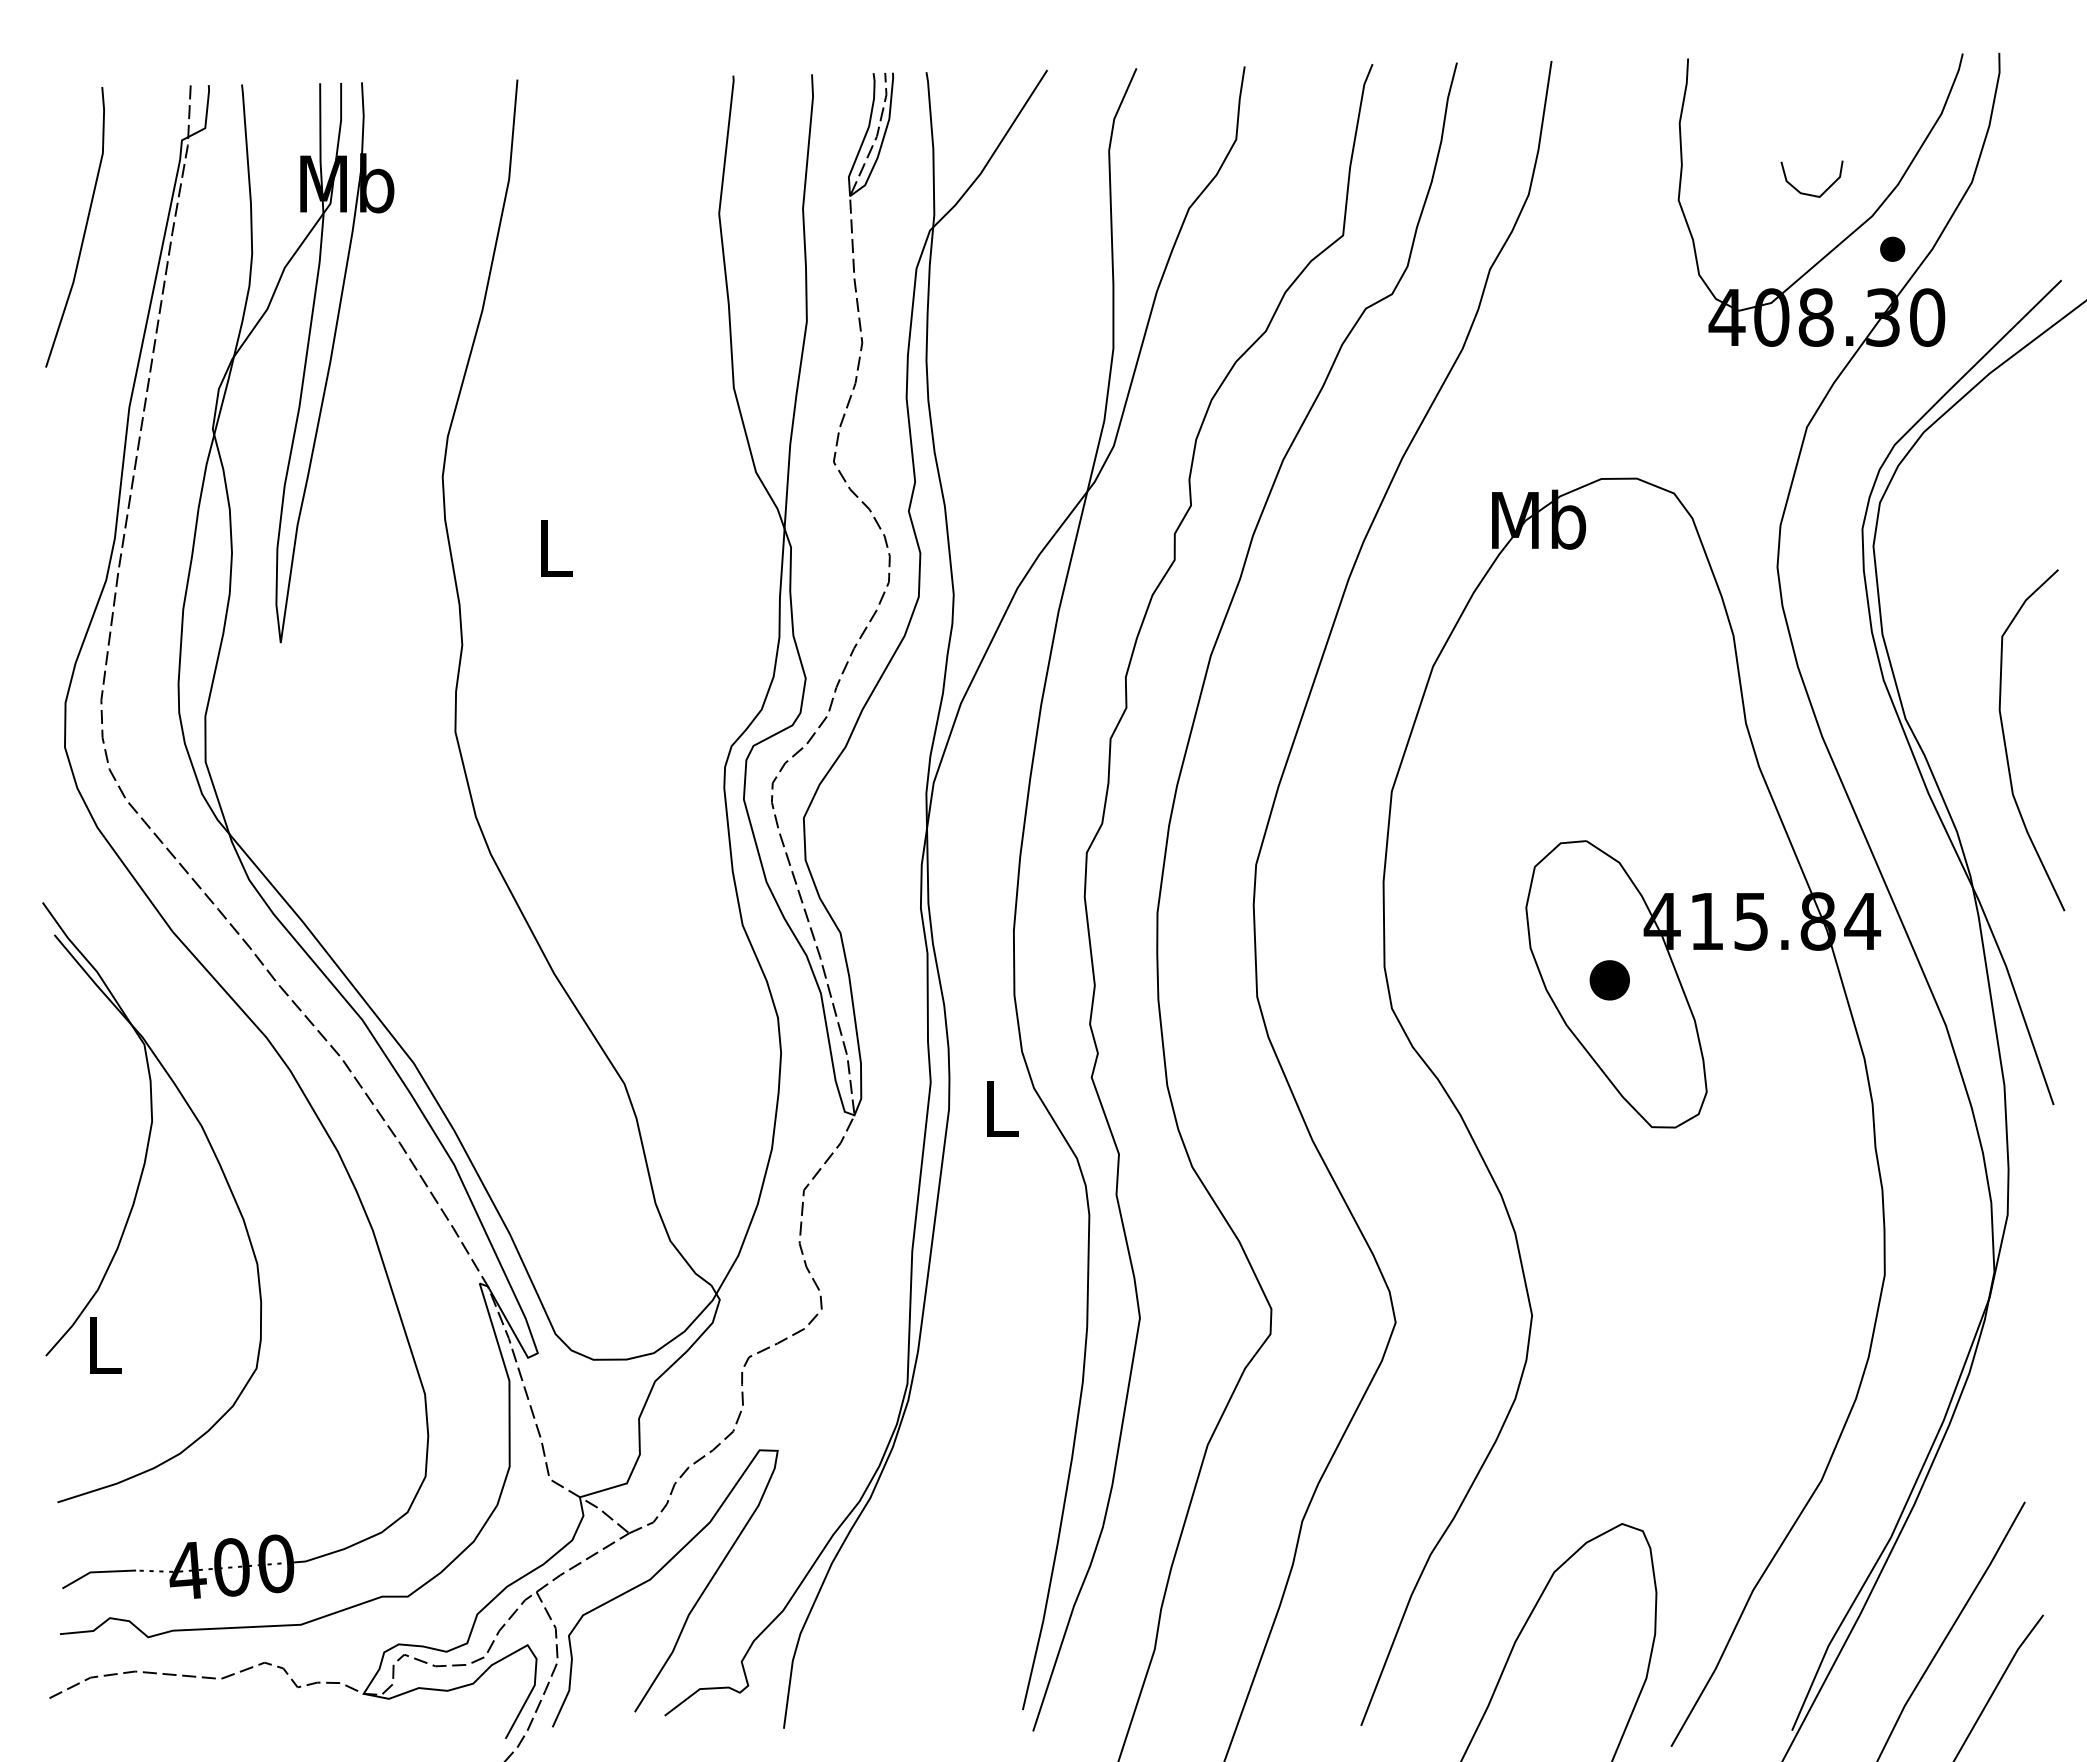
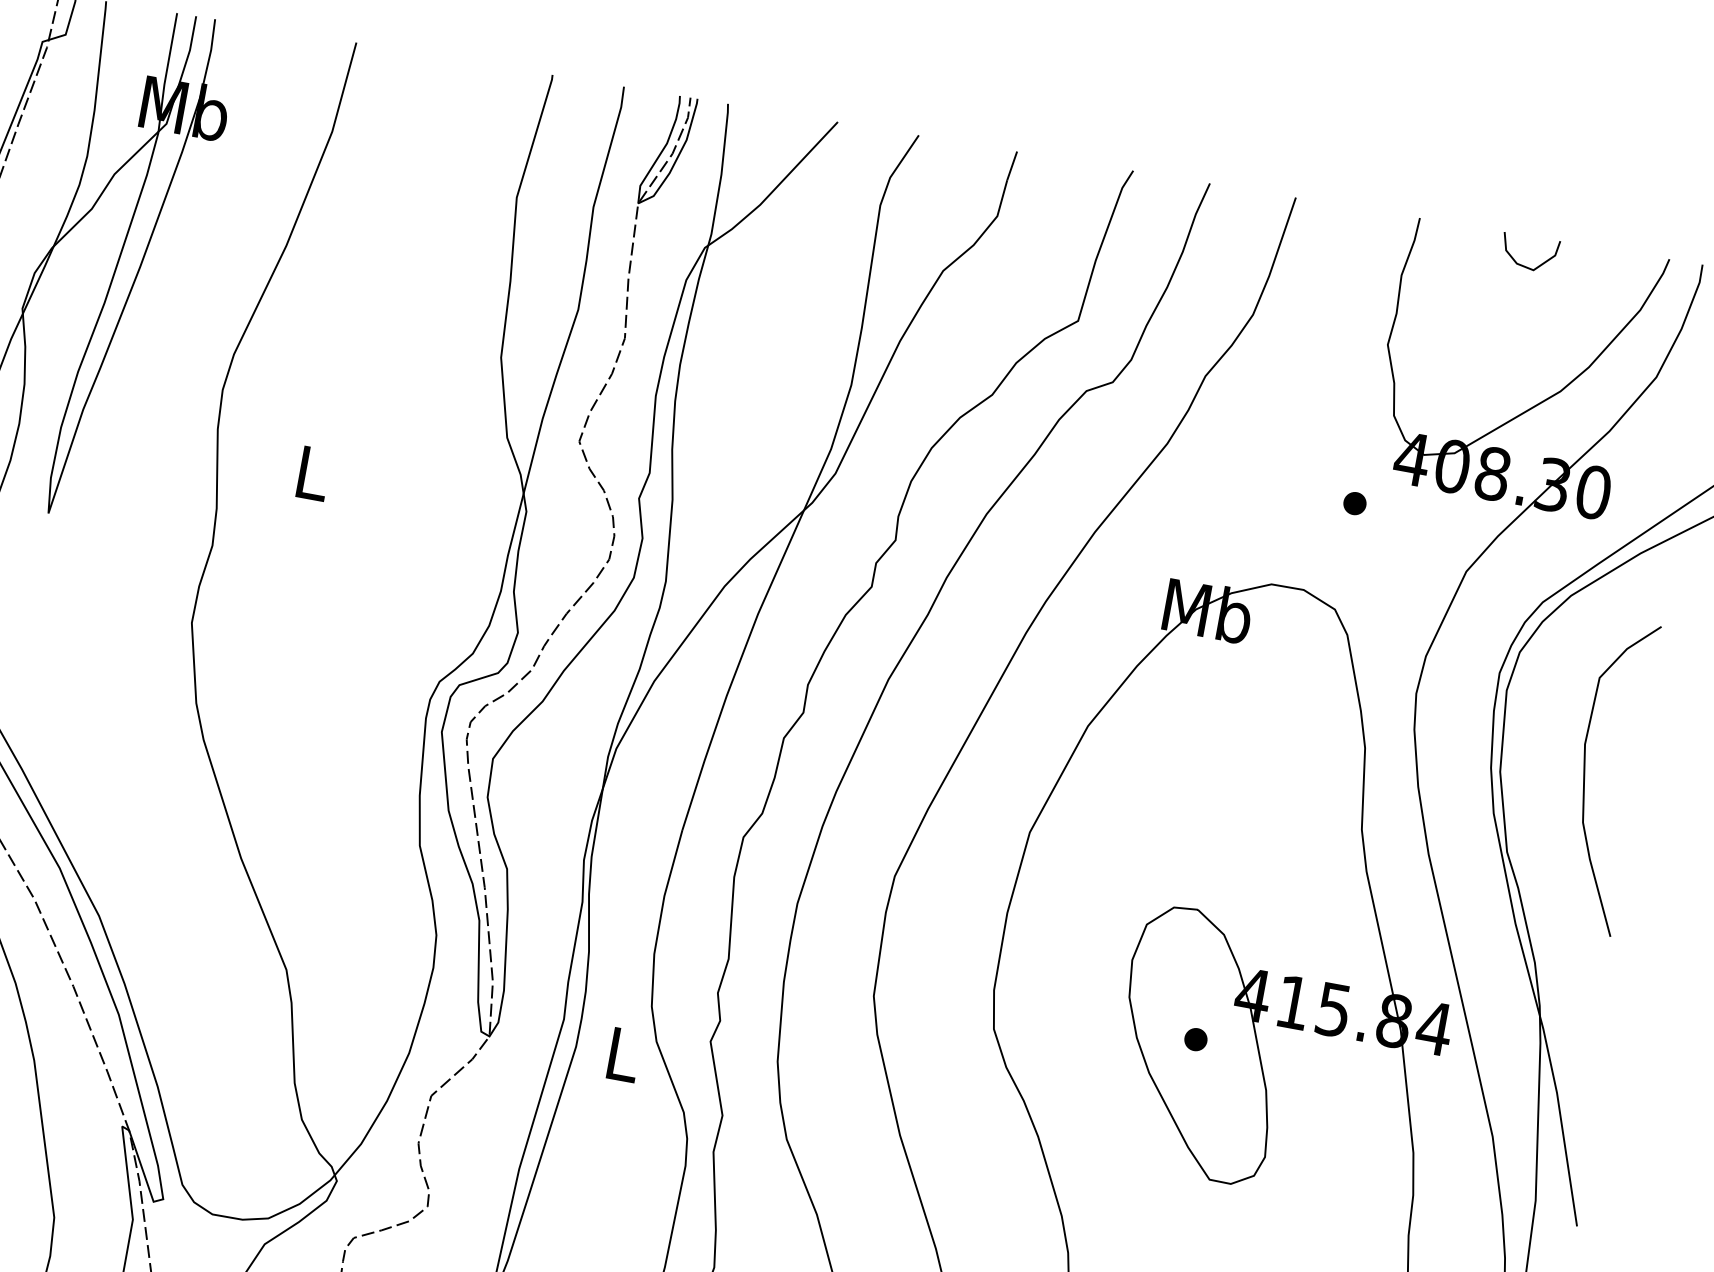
curve: (1808, 193) -> (1523, 265), moved
part: (1892, 248) -> (1354, 502), moved
curve: (2006, 745) -> (1585, 777), moved
part: (1609, 979) -> (1195, 1038), size x0.62

